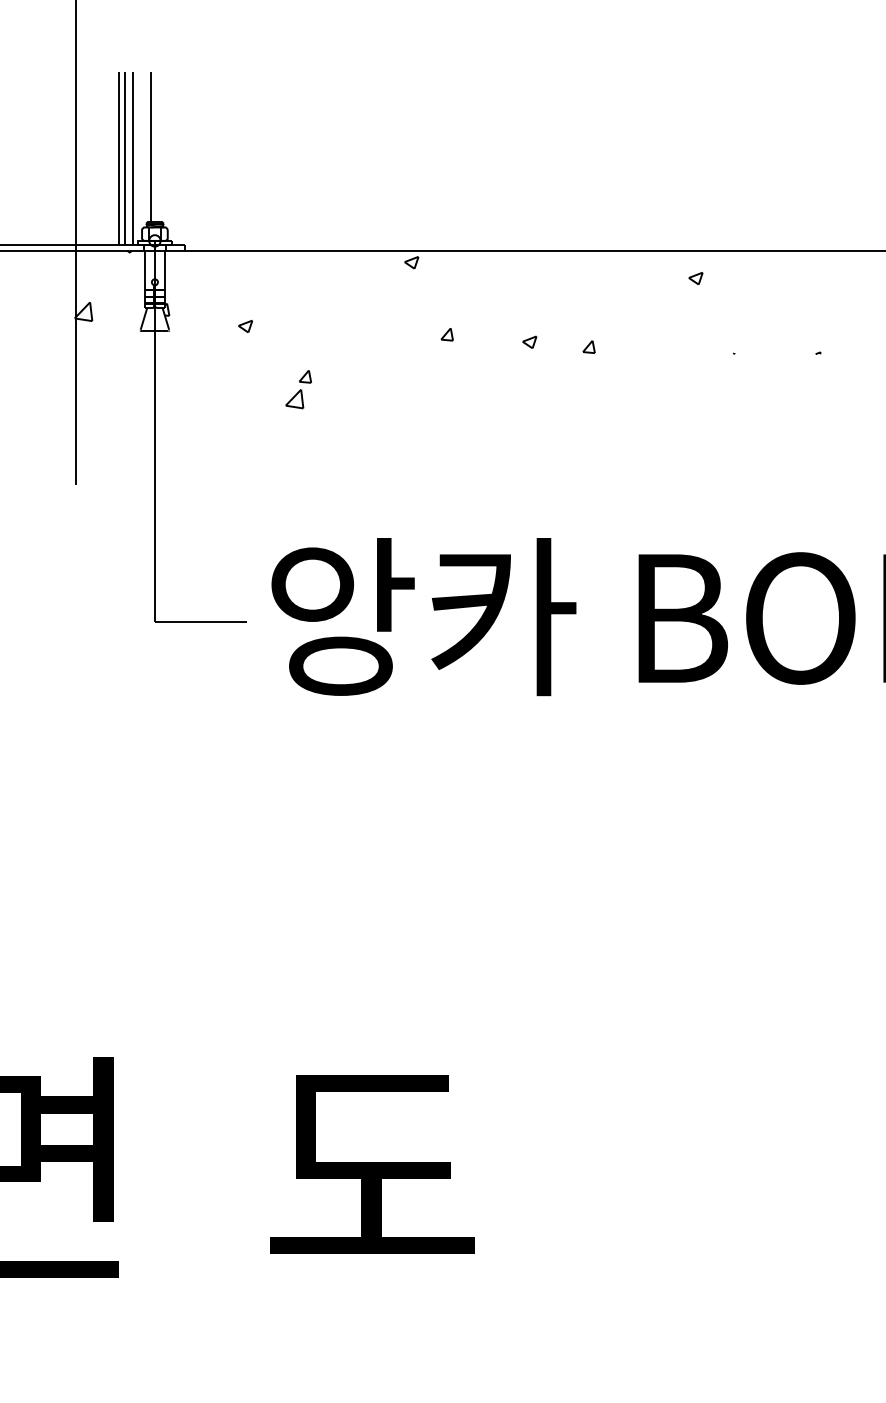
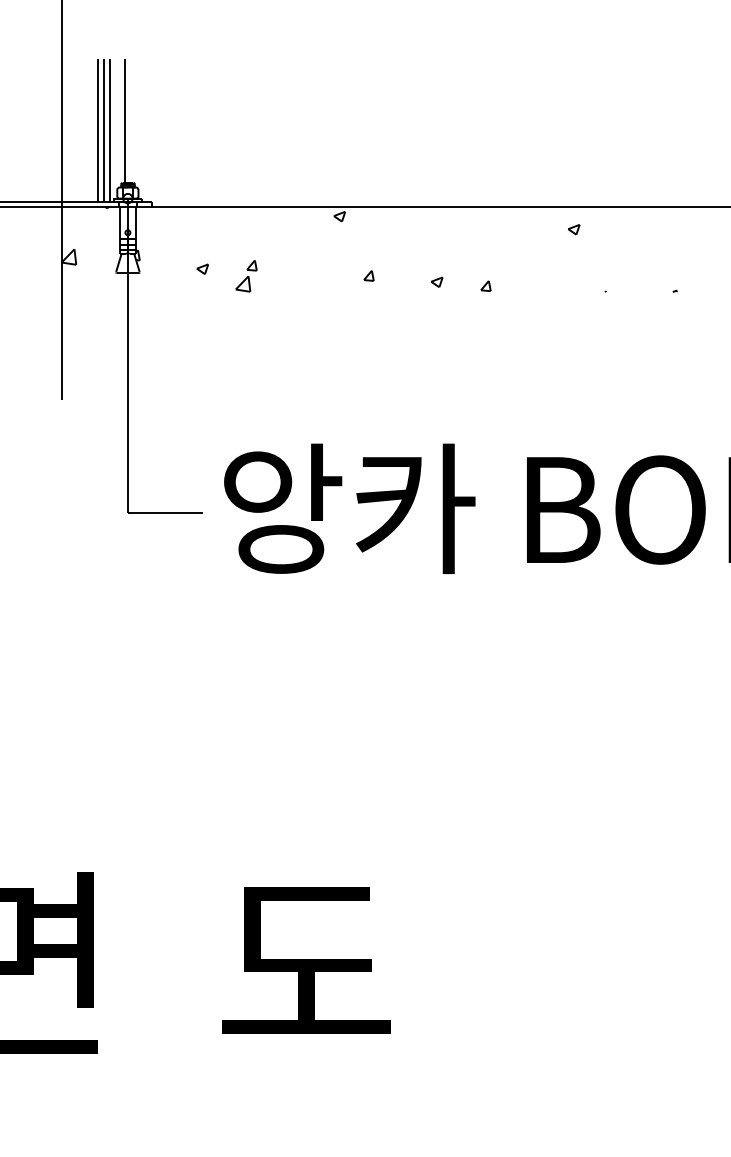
part: (298, 389) -> (246, 276), moved

